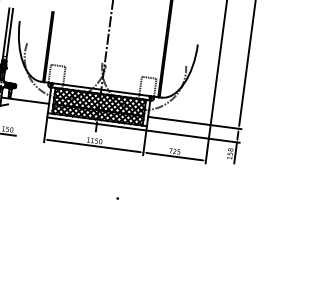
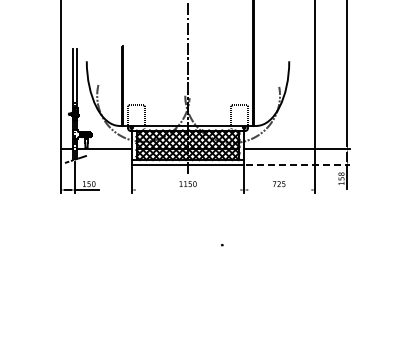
line: (194, 136) -> (298, 164), solid -> dashed
line: (93, 146) -> (187, 190), removed
line: (174, 157) -> (279, 190), removed

